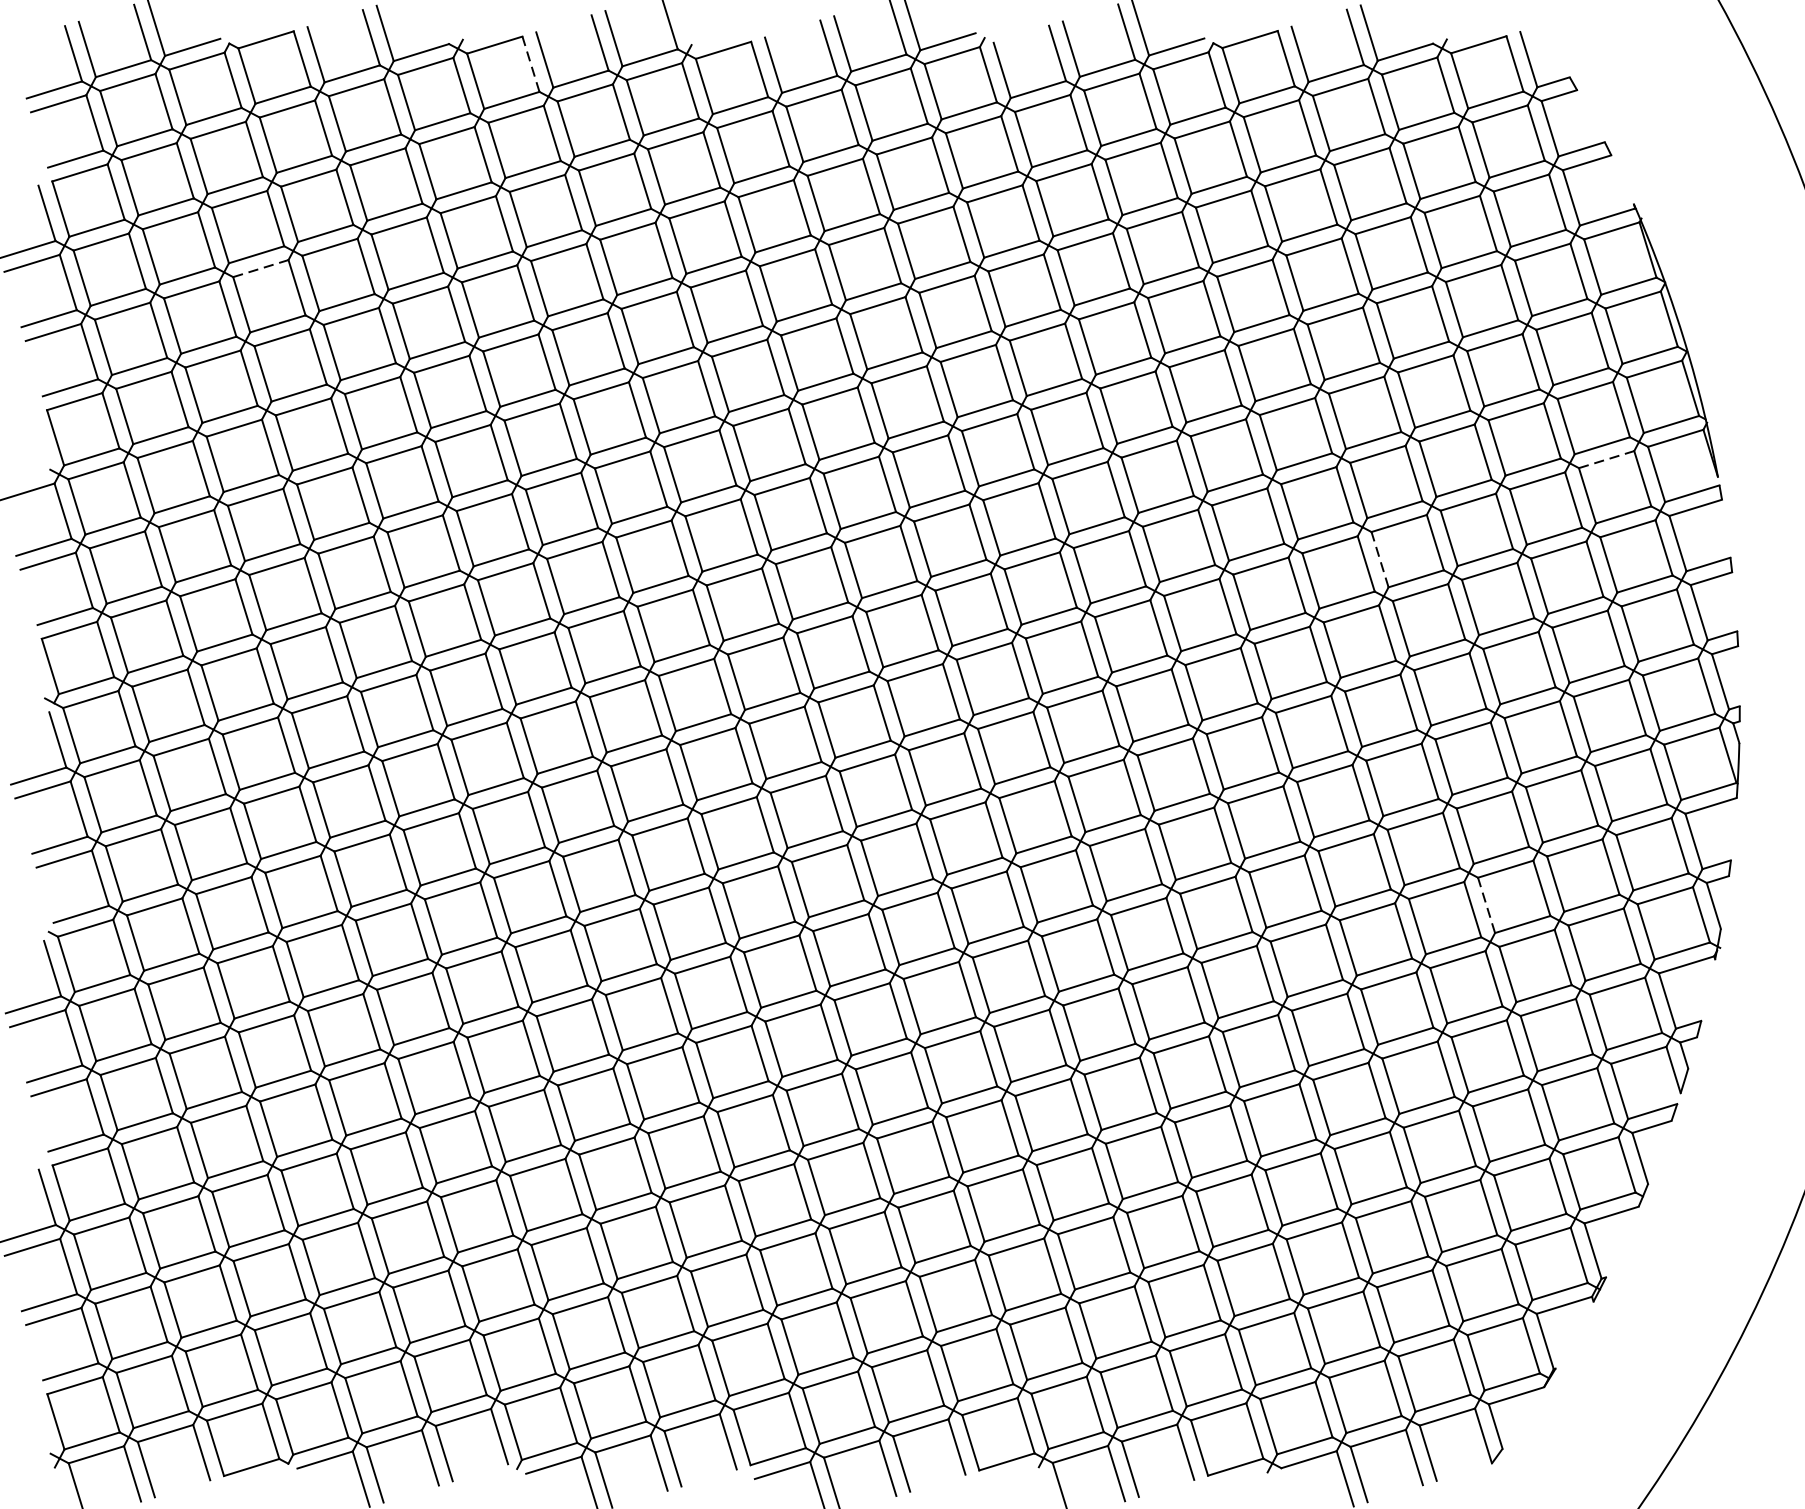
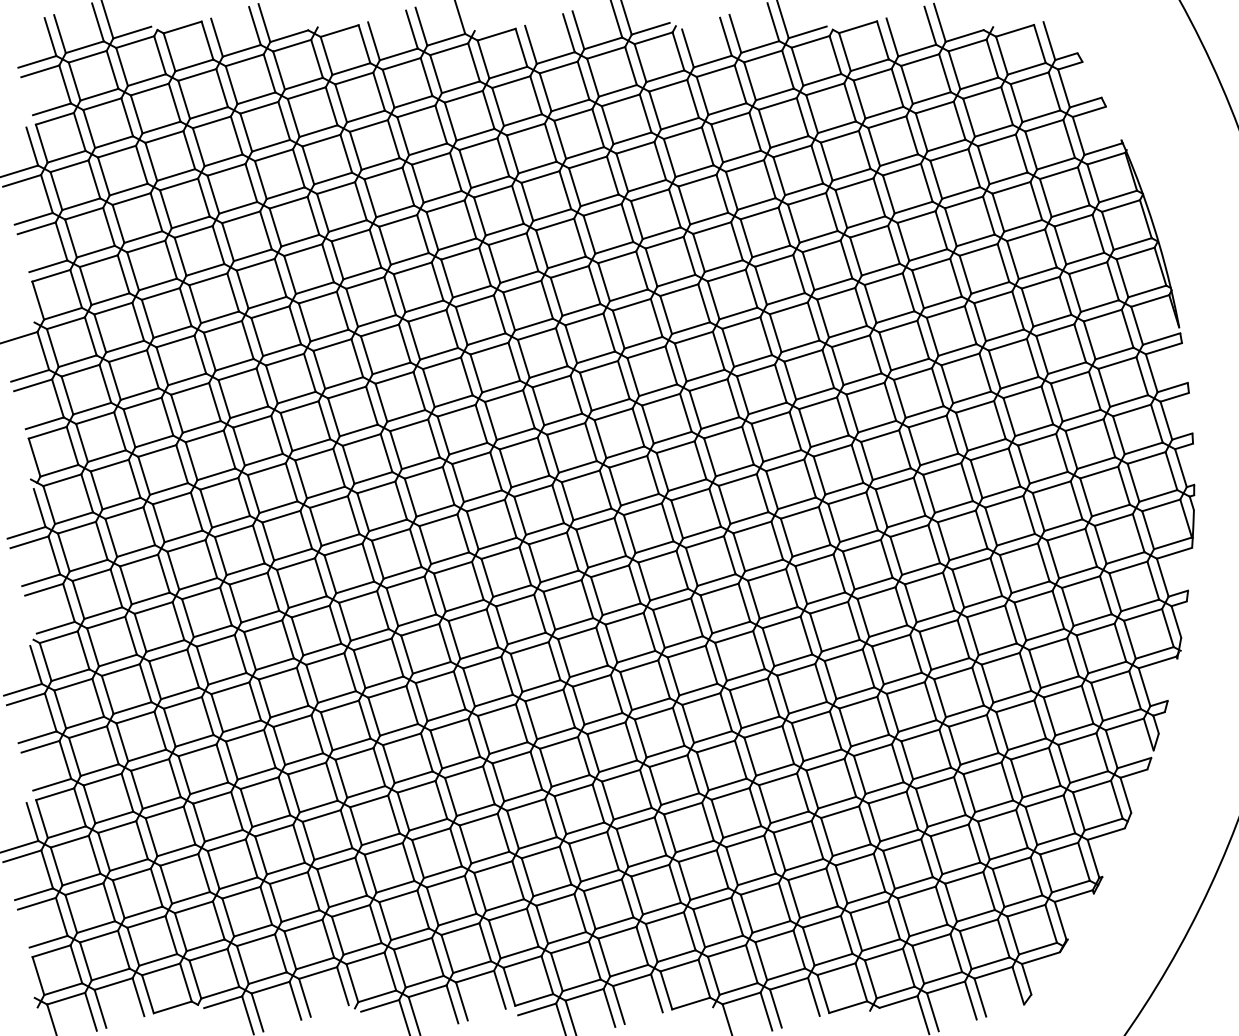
line: (530, 64) -> (364, 44), dashed -> solid
line: (261, 268) -> (179, 184), dashed -> solid
line: (1606, 459) -> (1102, 315), dashed -> solid
line: (1380, 560) -> (947, 384), dashed -> solid
line: (1486, 905) -> (1020, 621), dashed -> solid

